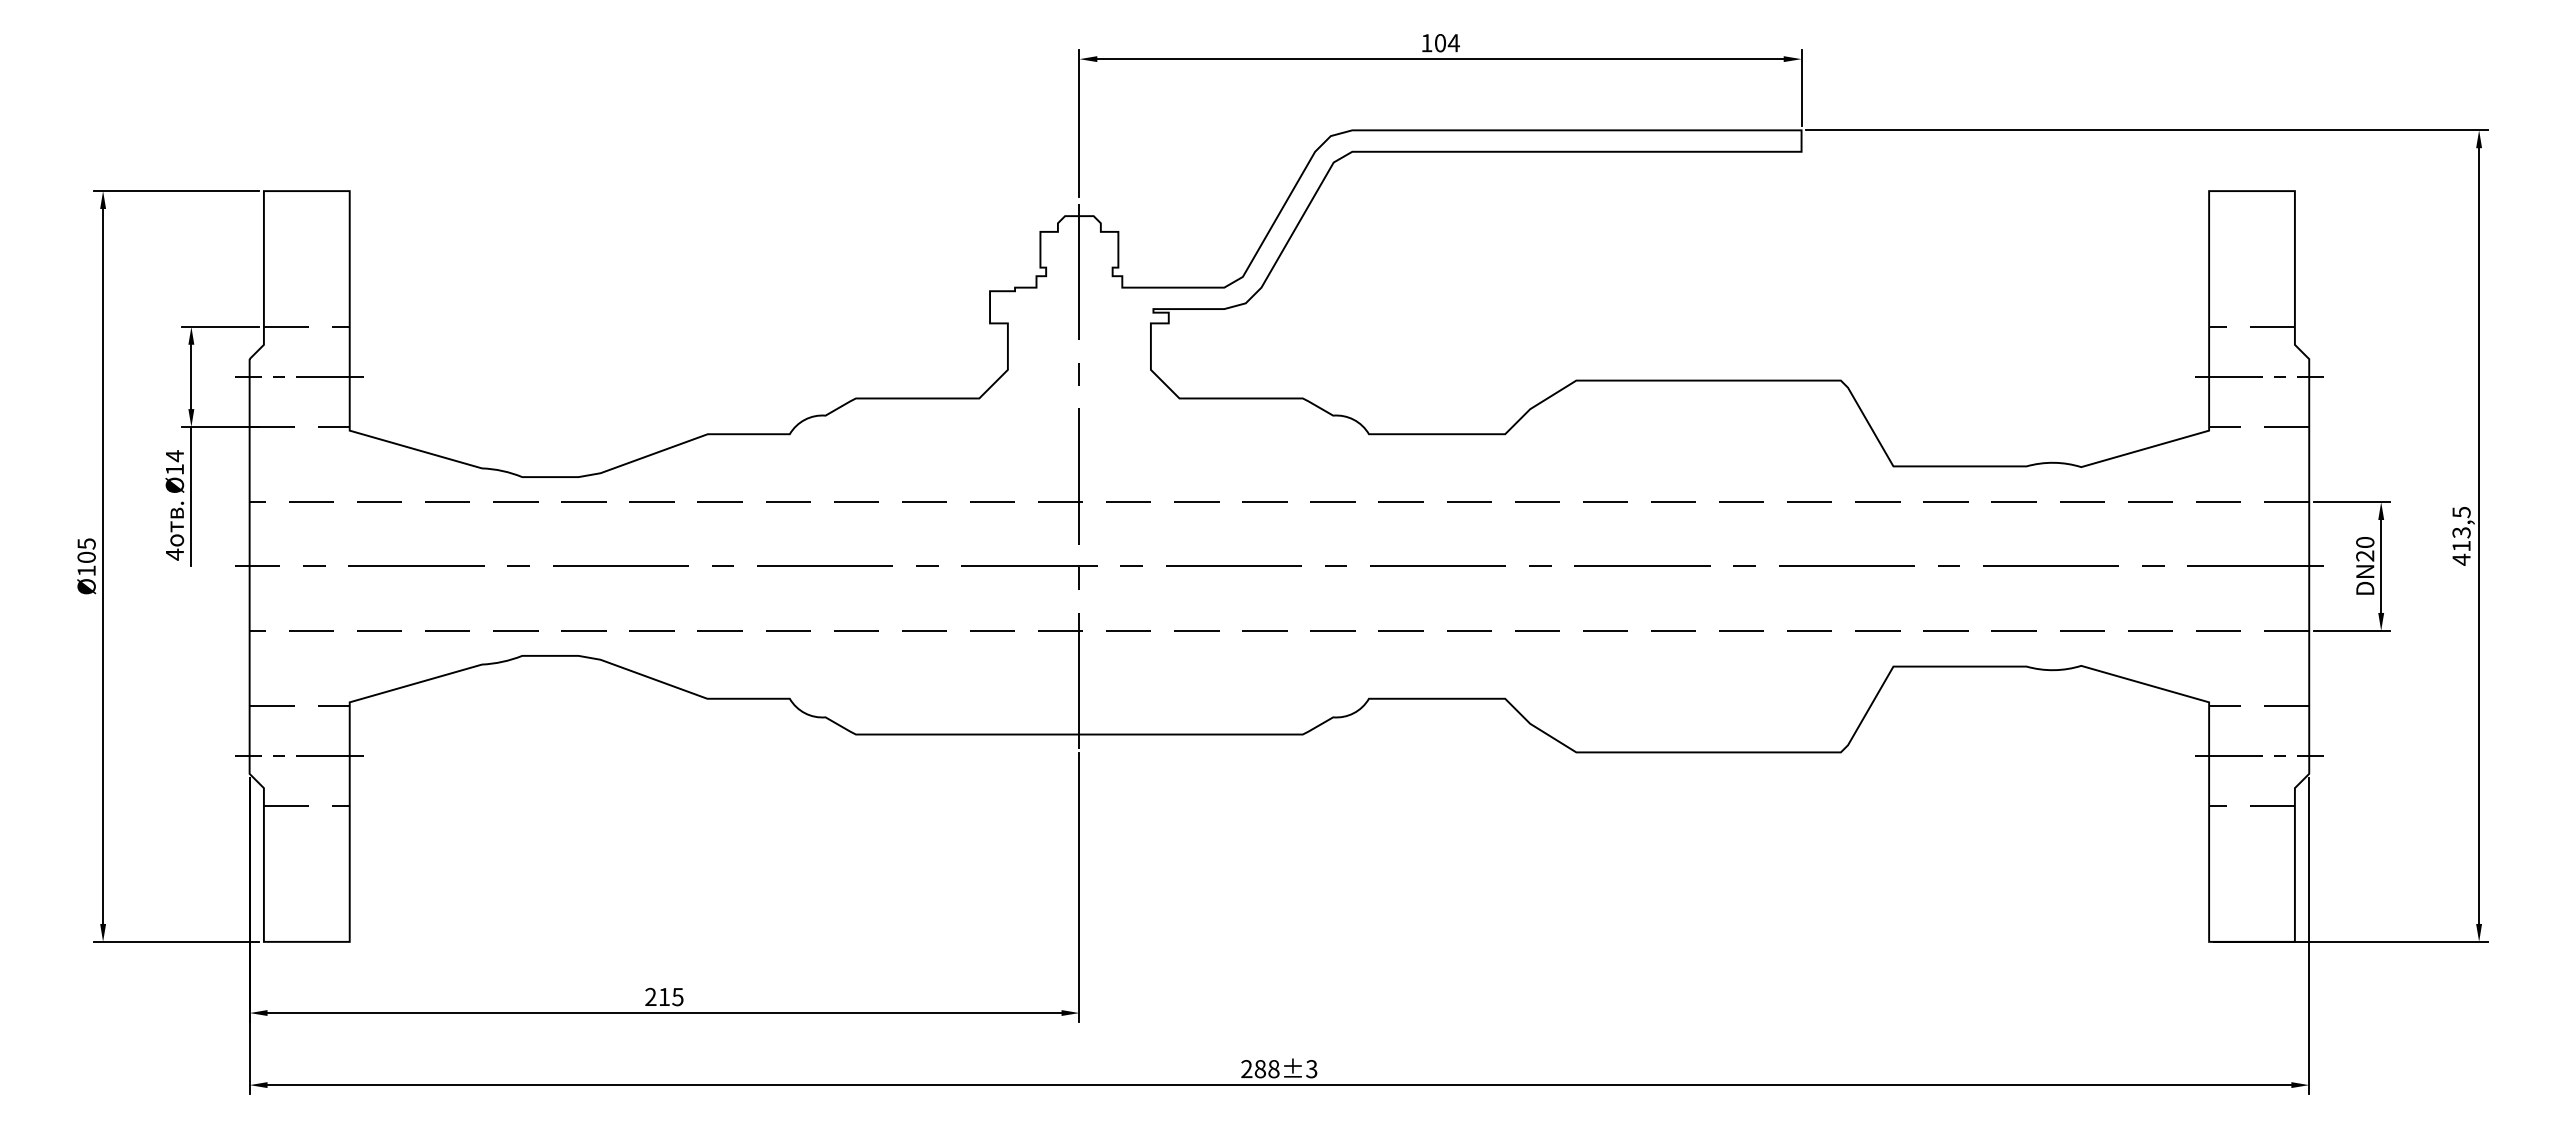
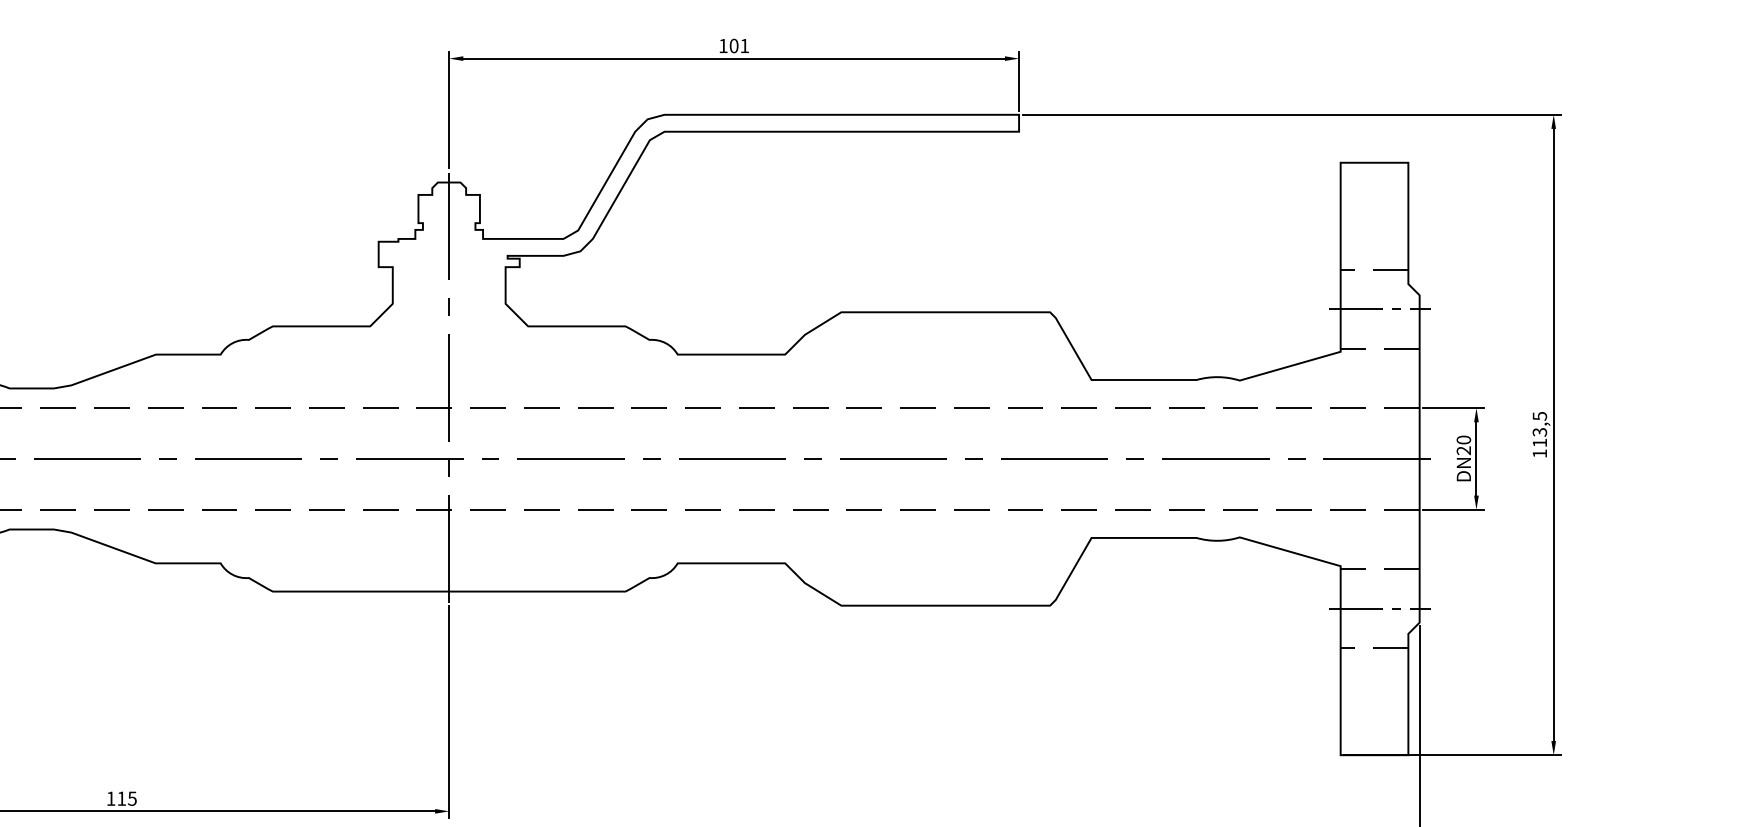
text: (1453, 43) -> (744, 46), 104 -> 101
text: (2461, 559) -> (1539, 453), 413,5 -> 113,5
text: (650, 996) -> (110, 798), 215 -> 115

